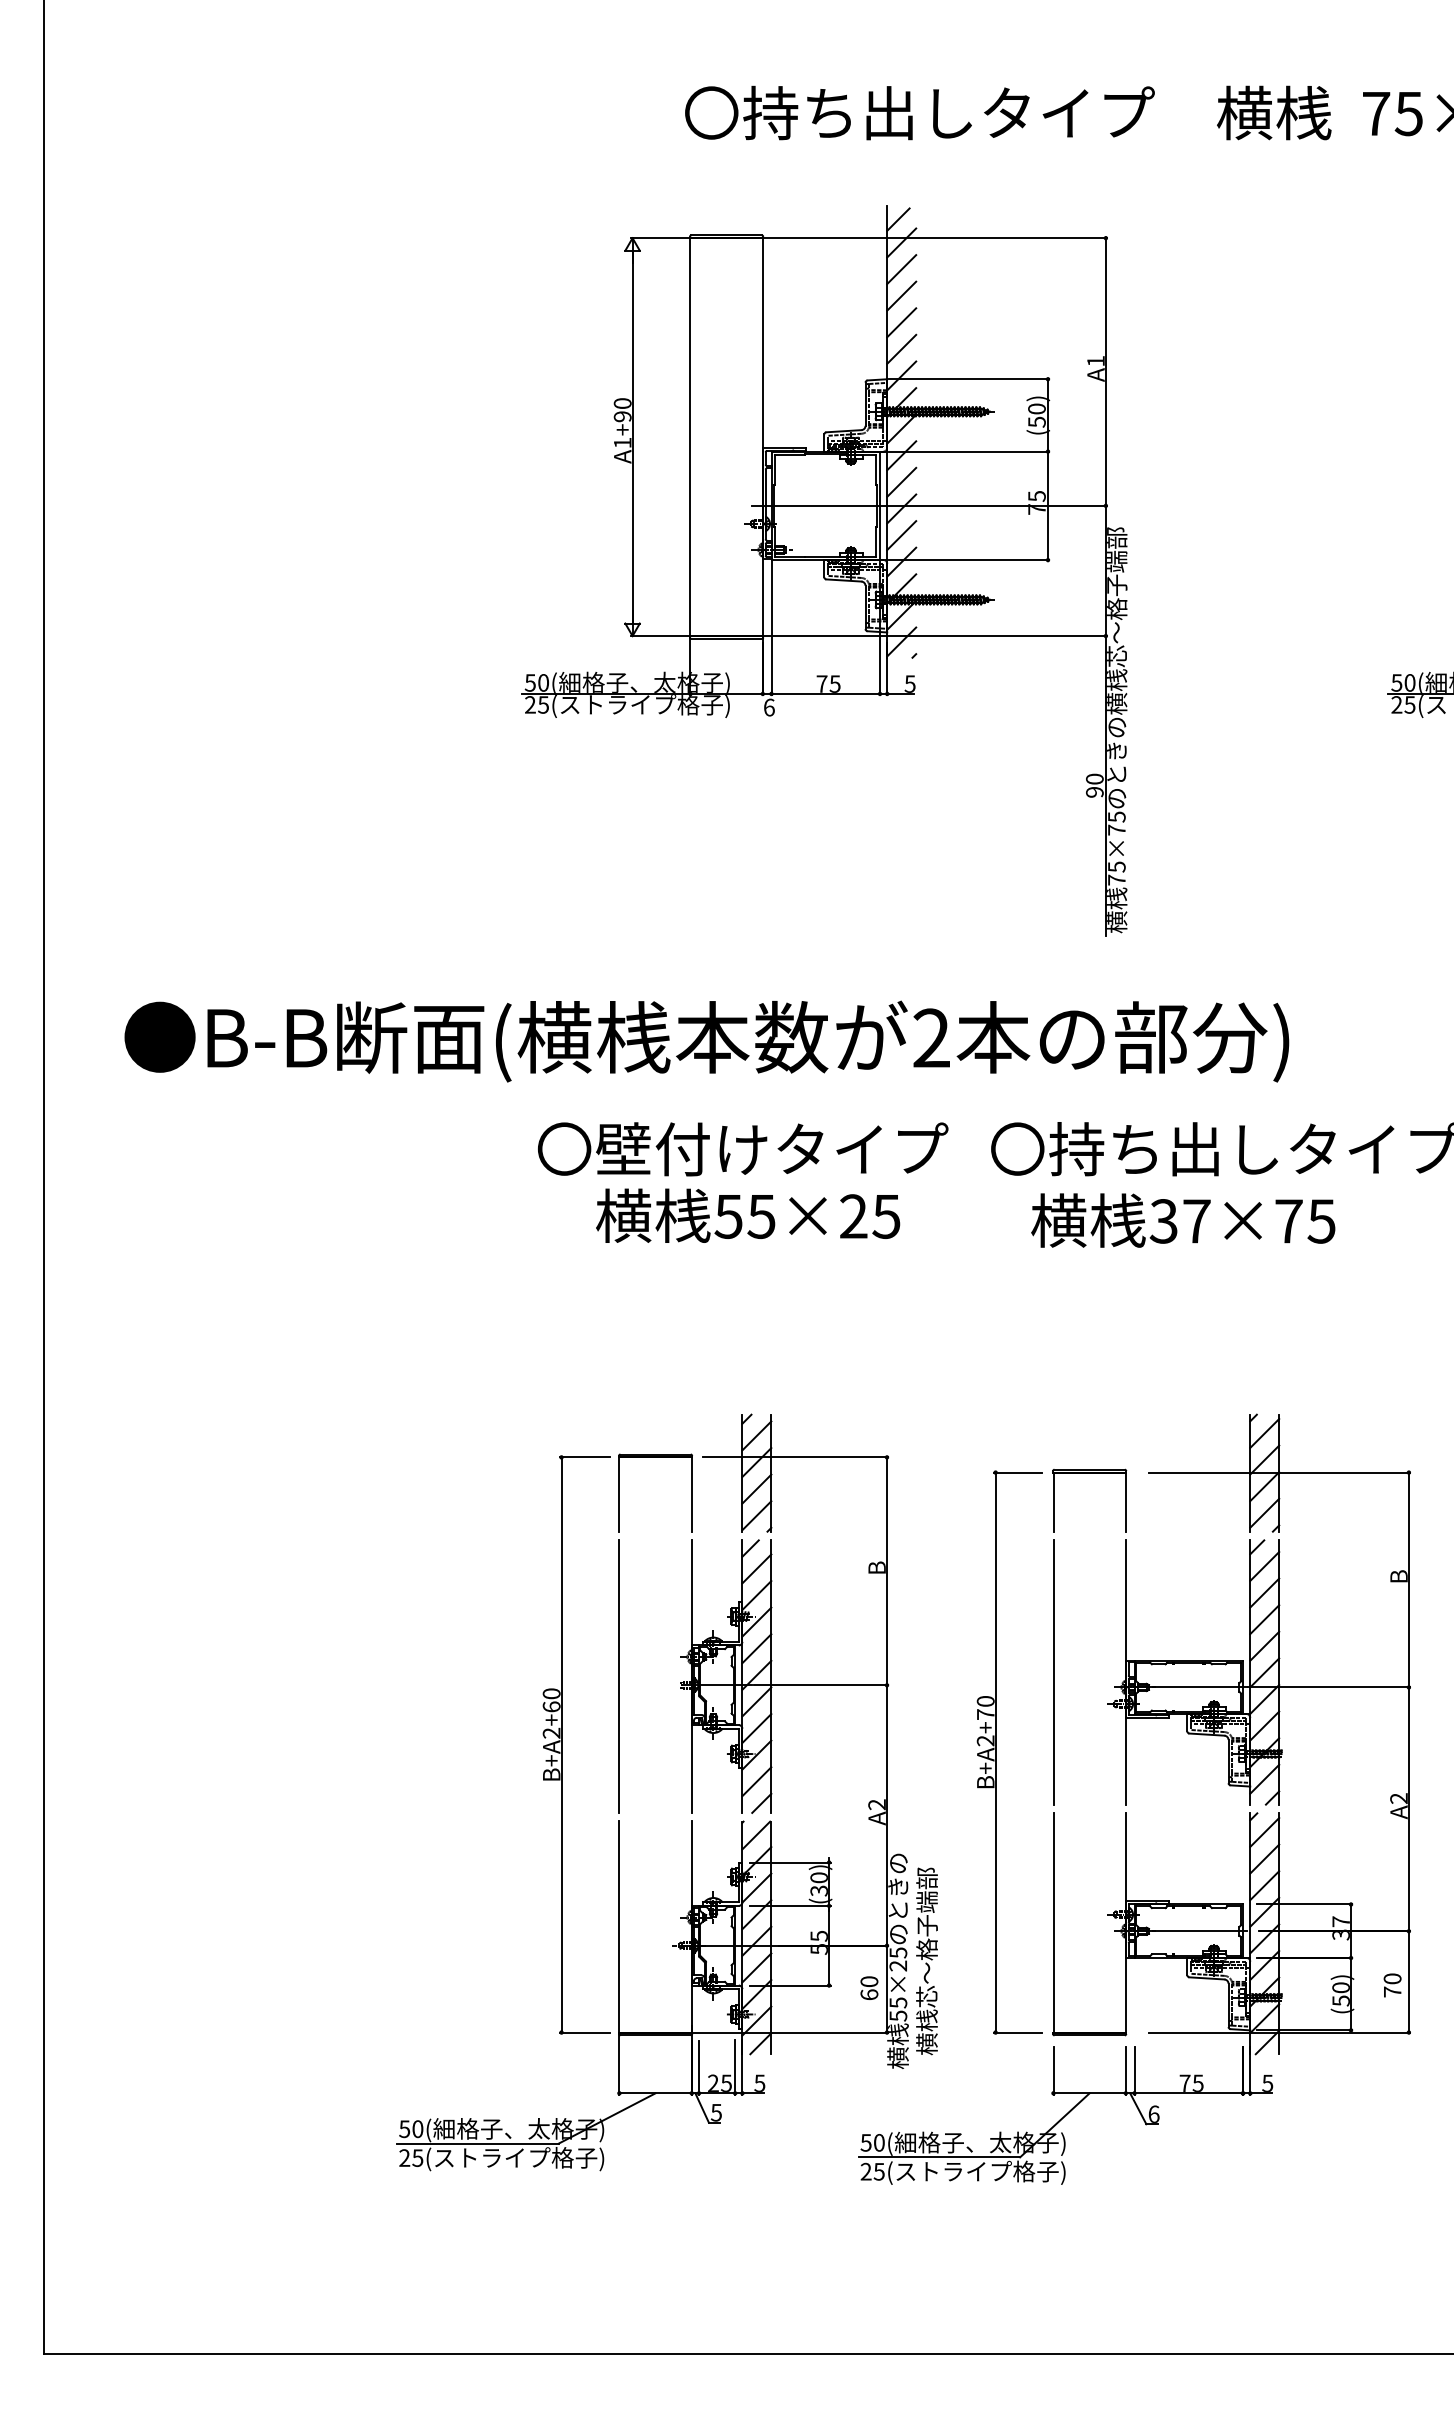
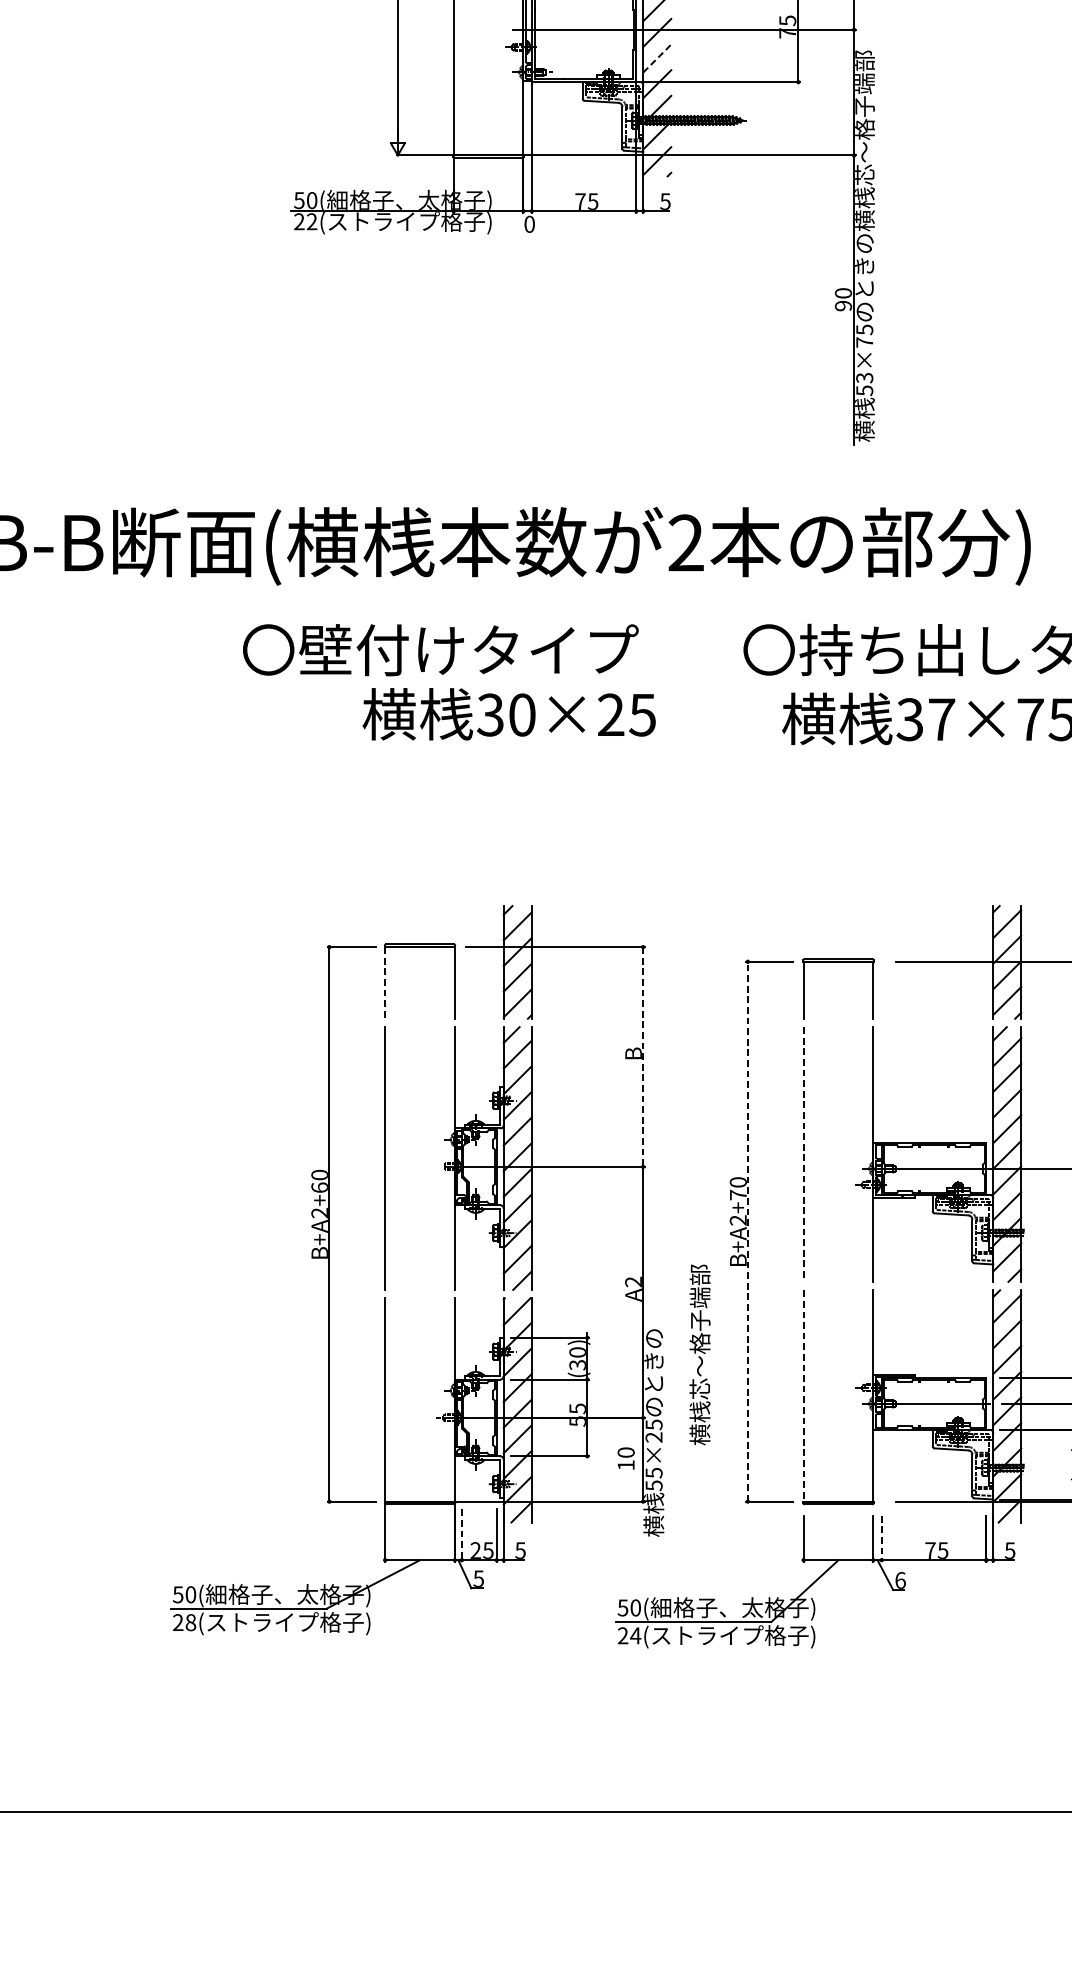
line: (902, 535) -> (658, 58), solid -> dashed
text: (543, 704) -> (312, 221), 25( -> 22(
text: (769, 707) -> (529, 224), 6 -> 0
text: (1116, 873) -> (864, 384), 75×75 -> 53×75
text: (743, 1149) -> (441, 650), moved
text: (744, 1216) -> (505, 714), 55×25 -> 30×25
line: (619, 1495) -> (385, 983), solid -> dashed
line: (887, 1571) -> (643, 1057), solid -> dashed
line: (1053, 1673) -> (803, 1155), solid -> dashed
line: (995, 1752) -> (747, 1231), solid -> dashed
line: (1053, 1922) -> (803, 1395), solid -> dashed
text: (926, 1961) -> (699, 1355), moved
text: (869, 1994) -> (626, 1464), 60 -> 10
line: (699, 2068) -> (462, 1536), solid -> dashed
line: (1134, 2070) -> (881, 1538), solid -> dashed
text: (417, 2157) -> (190, 1622), 25( -> 28(
text: (879, 2171) -> (635, 1635), 25( -> 24(

